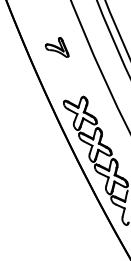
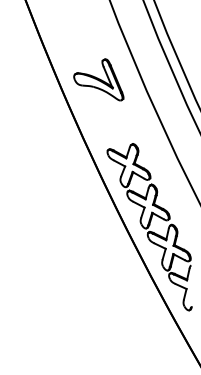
part: (56, 47) -> (98, 79), size x1.67

